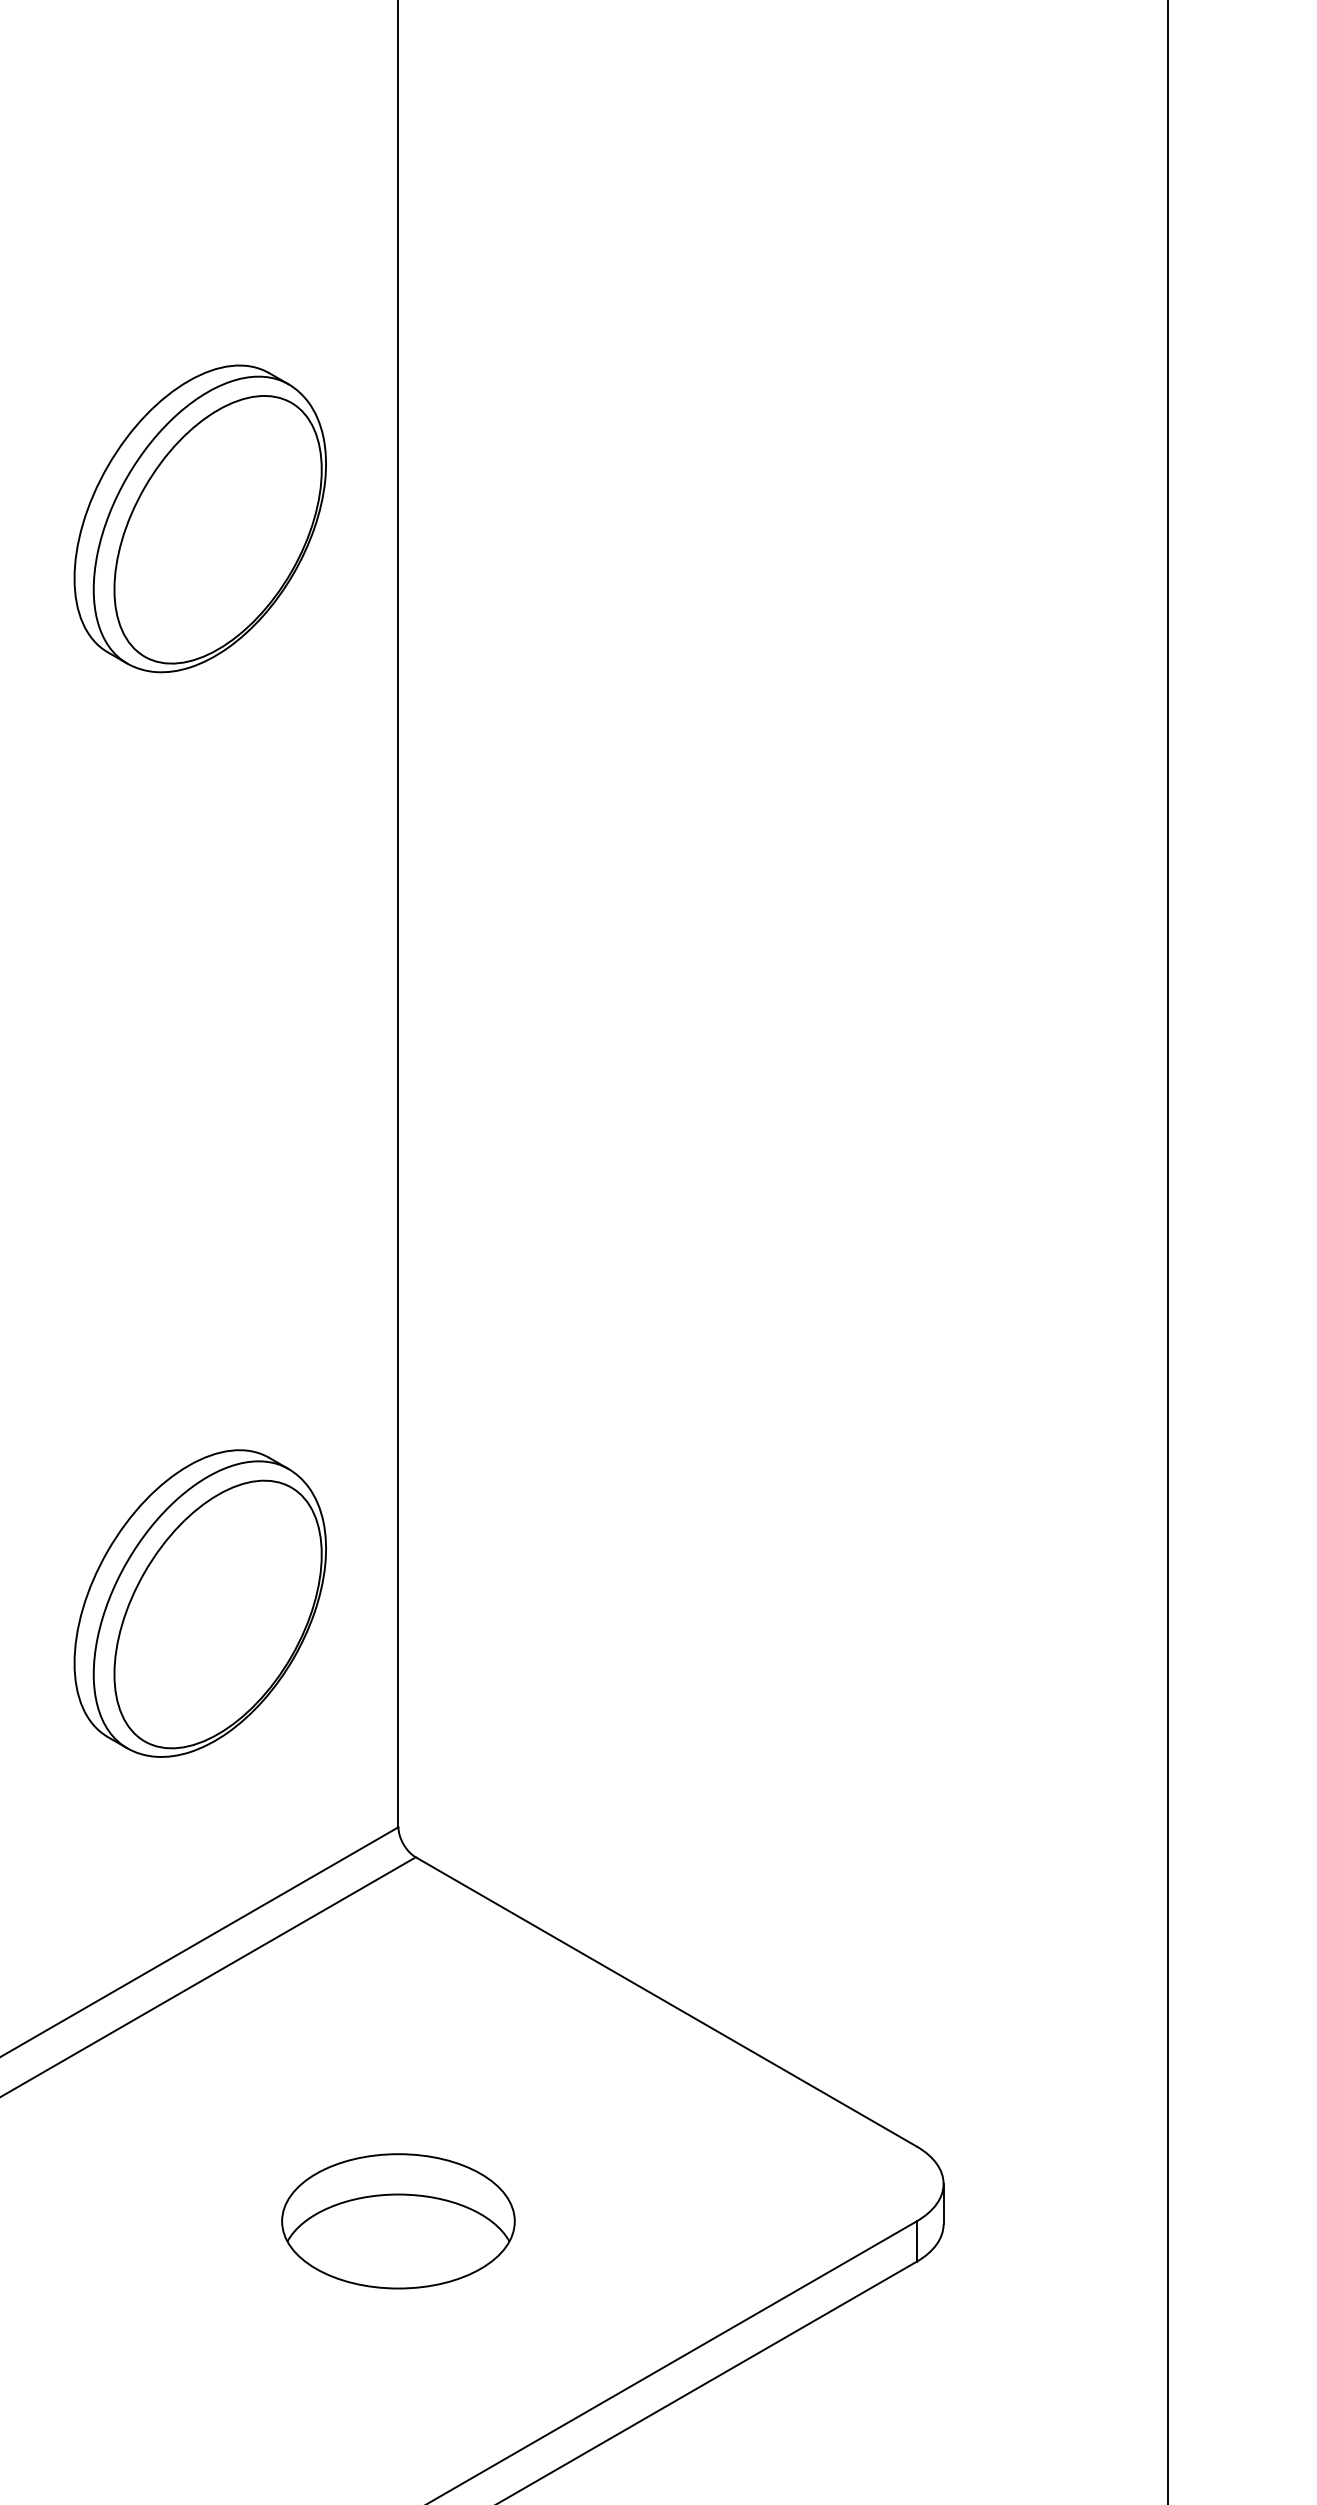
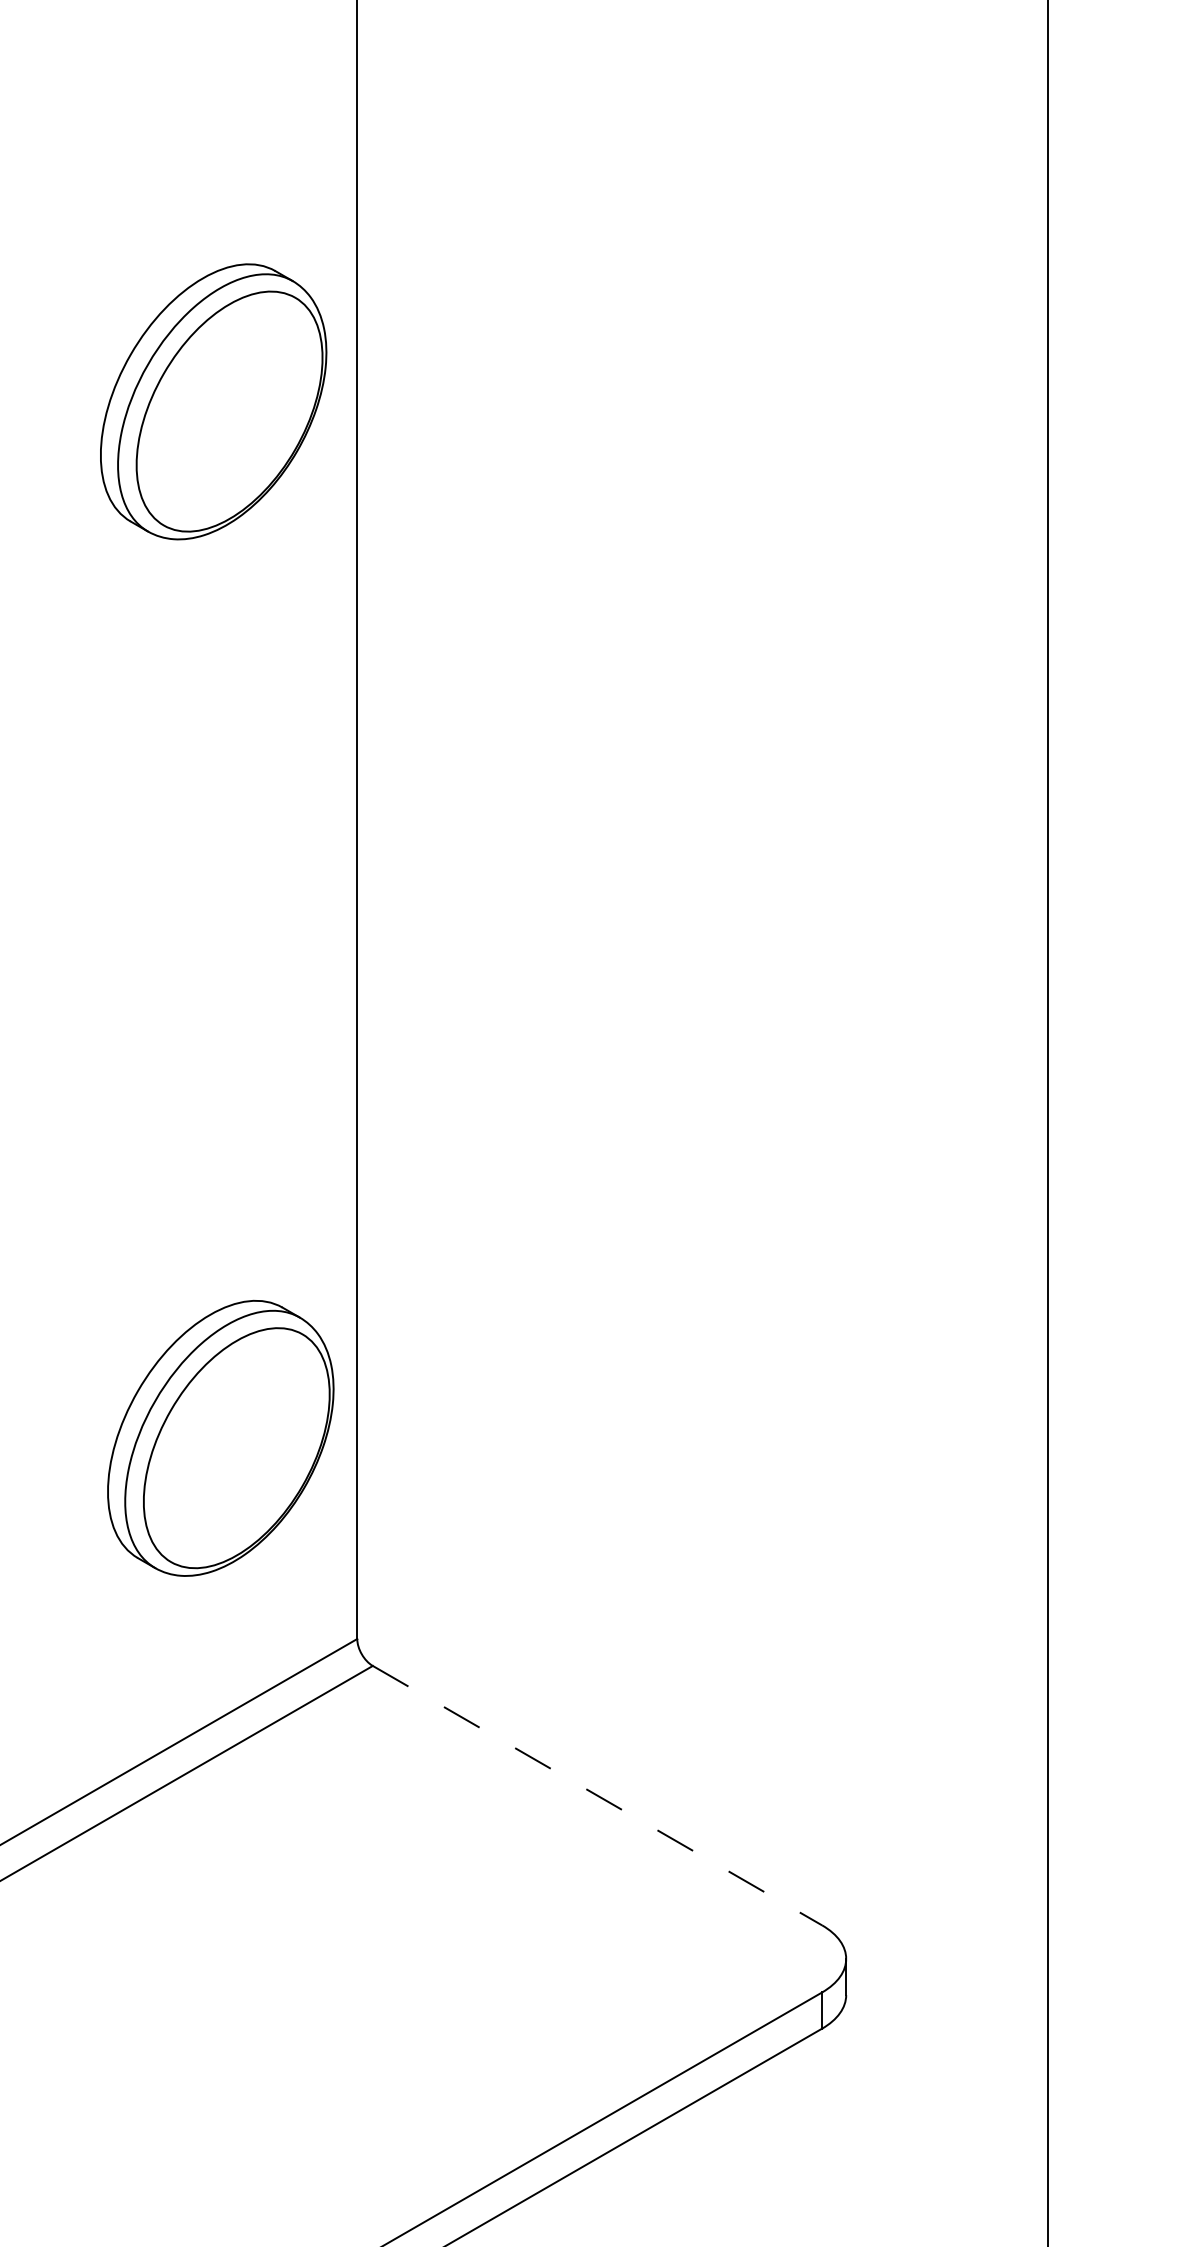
part: (199, 518) -> (212, 401), moved
part: (199, 1603) -> (220, 1438), moved
line: (666, 2002) -> (597, 1796), solid -> dashed
part: (398, 2221) -> (357, 1992), removed

